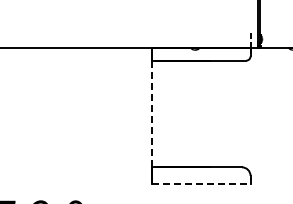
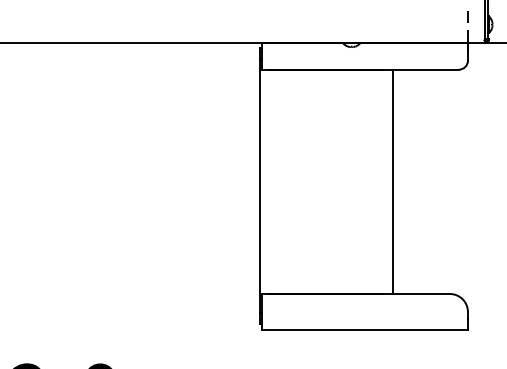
line: (214, 113) -> (392, 180), added
line: (151, 114) -> (259, 182), dashed -> solid
line: (201, 184) -> (364, 330), dashed -> solid

